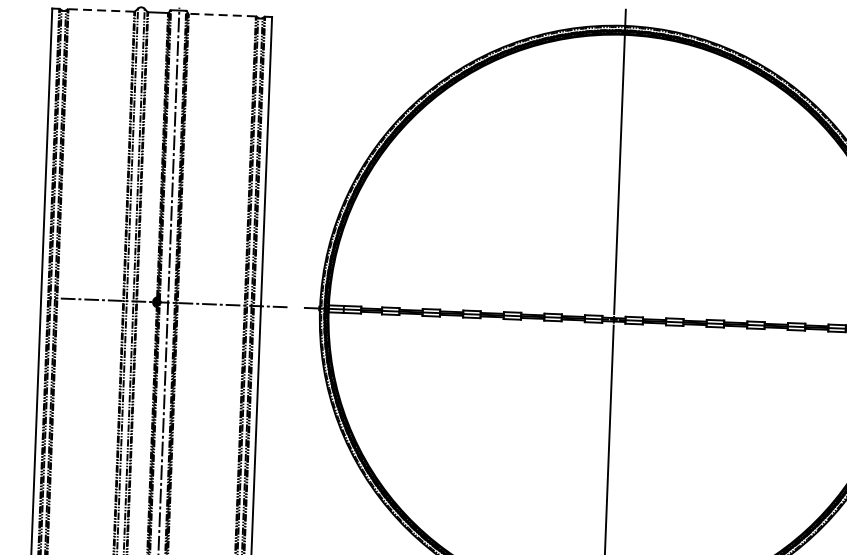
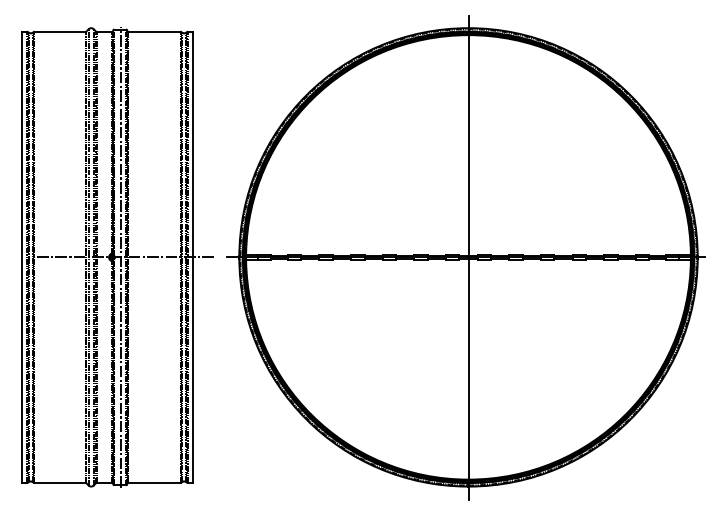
line: (101, 10) -> (60, 31), dashed -> solid
line: (221, 14) -> (153, 31), dashed -> solid

